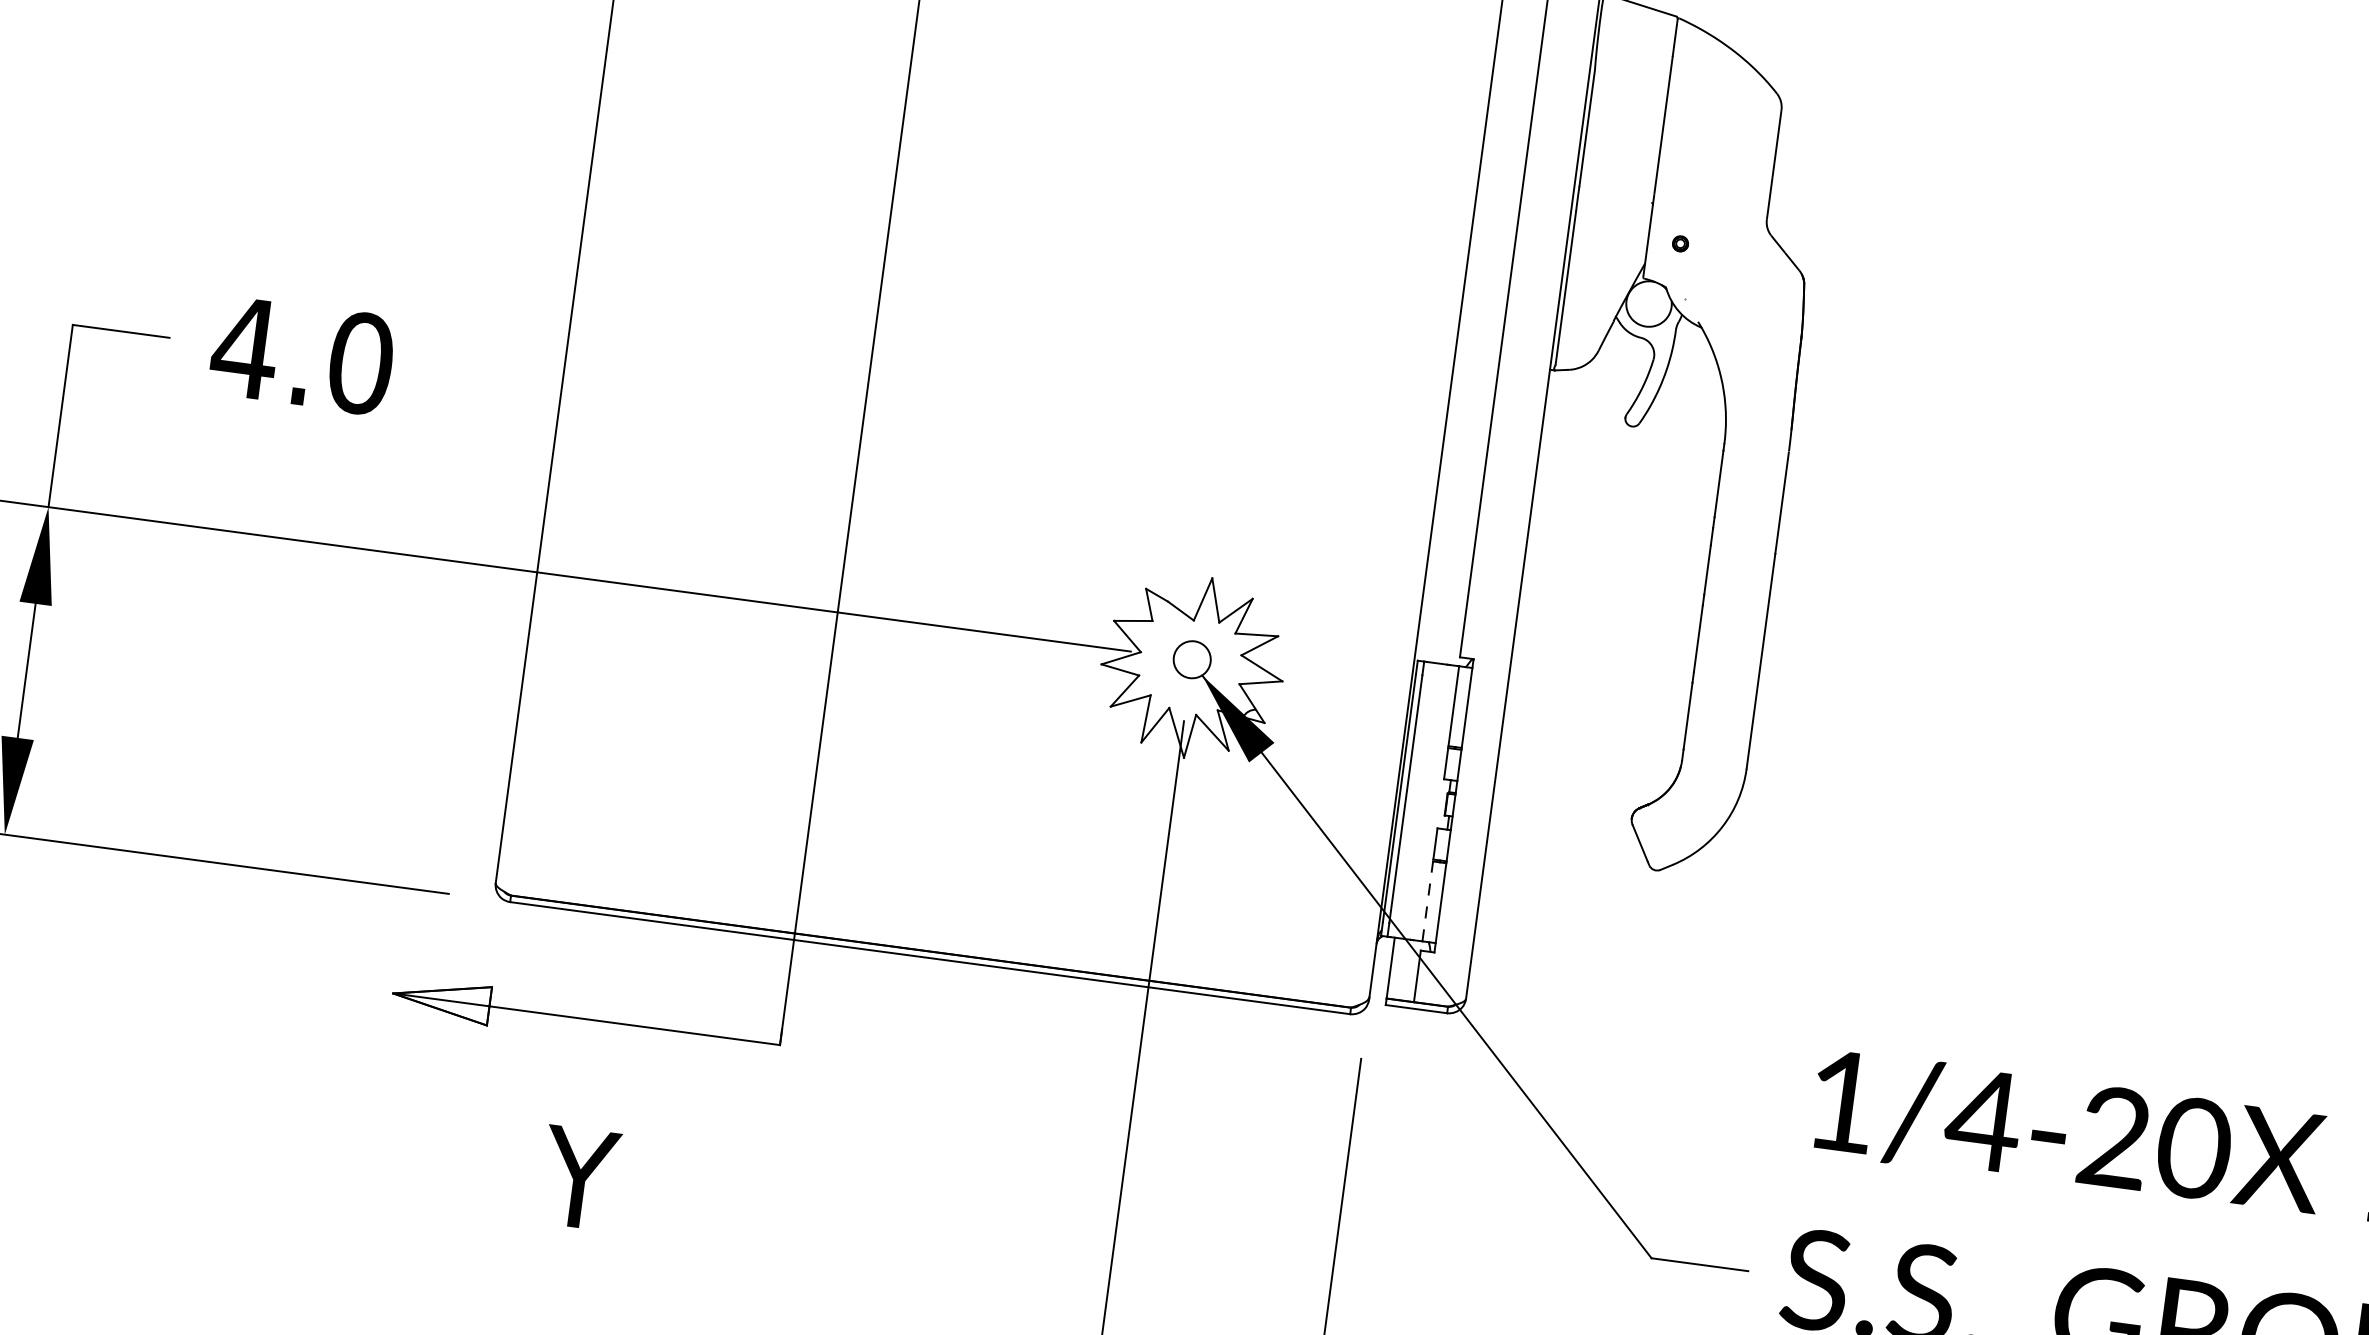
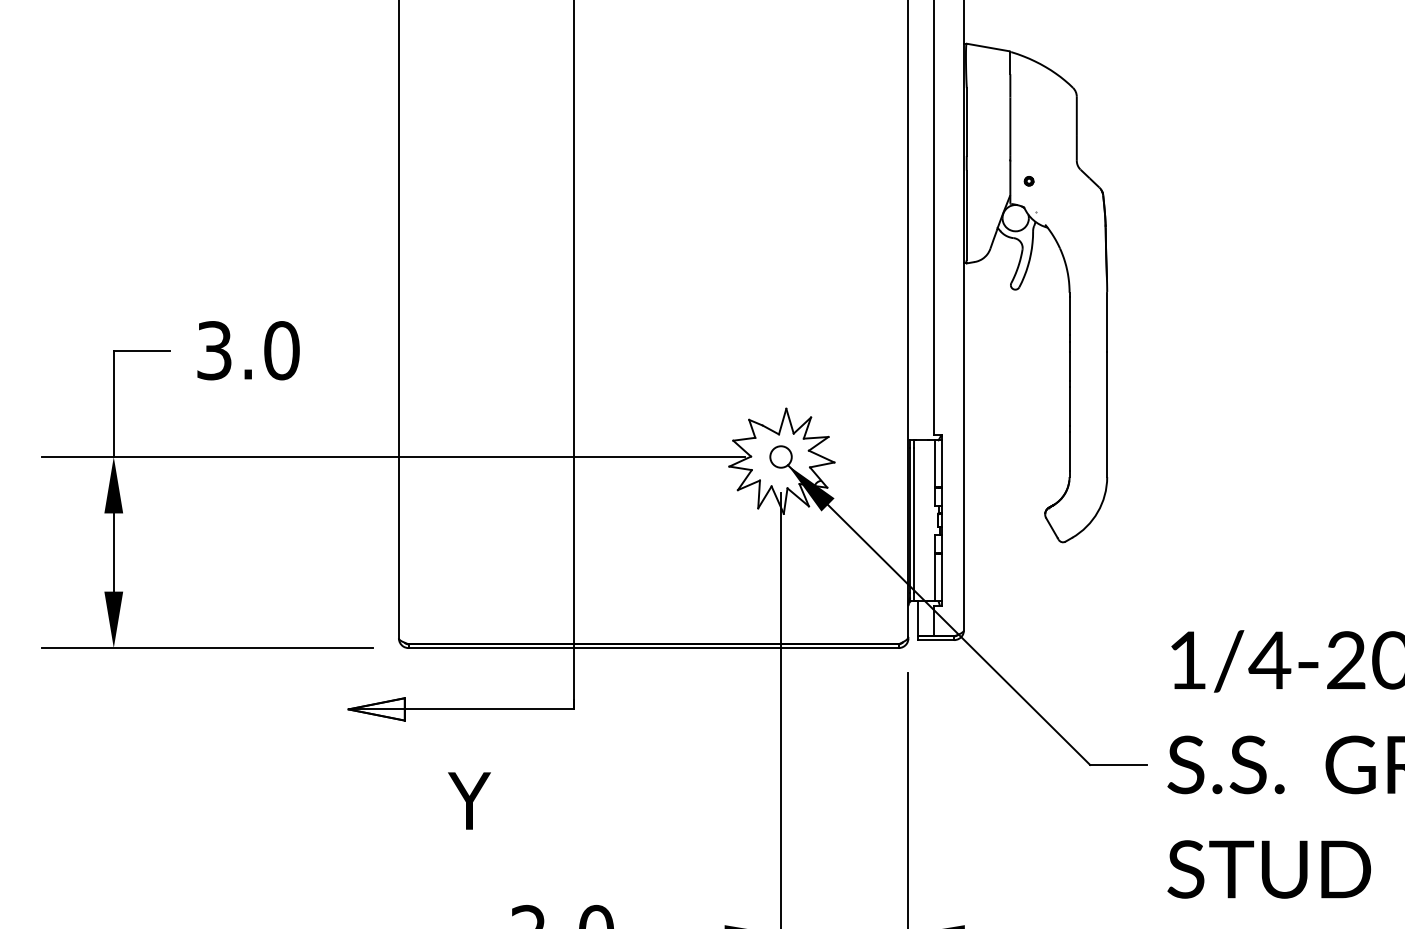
text: (245, 347) -> (214, 350), 4.0 -> 3.0
line: (1427, 901) -> (934, 577), dashed -> solid

